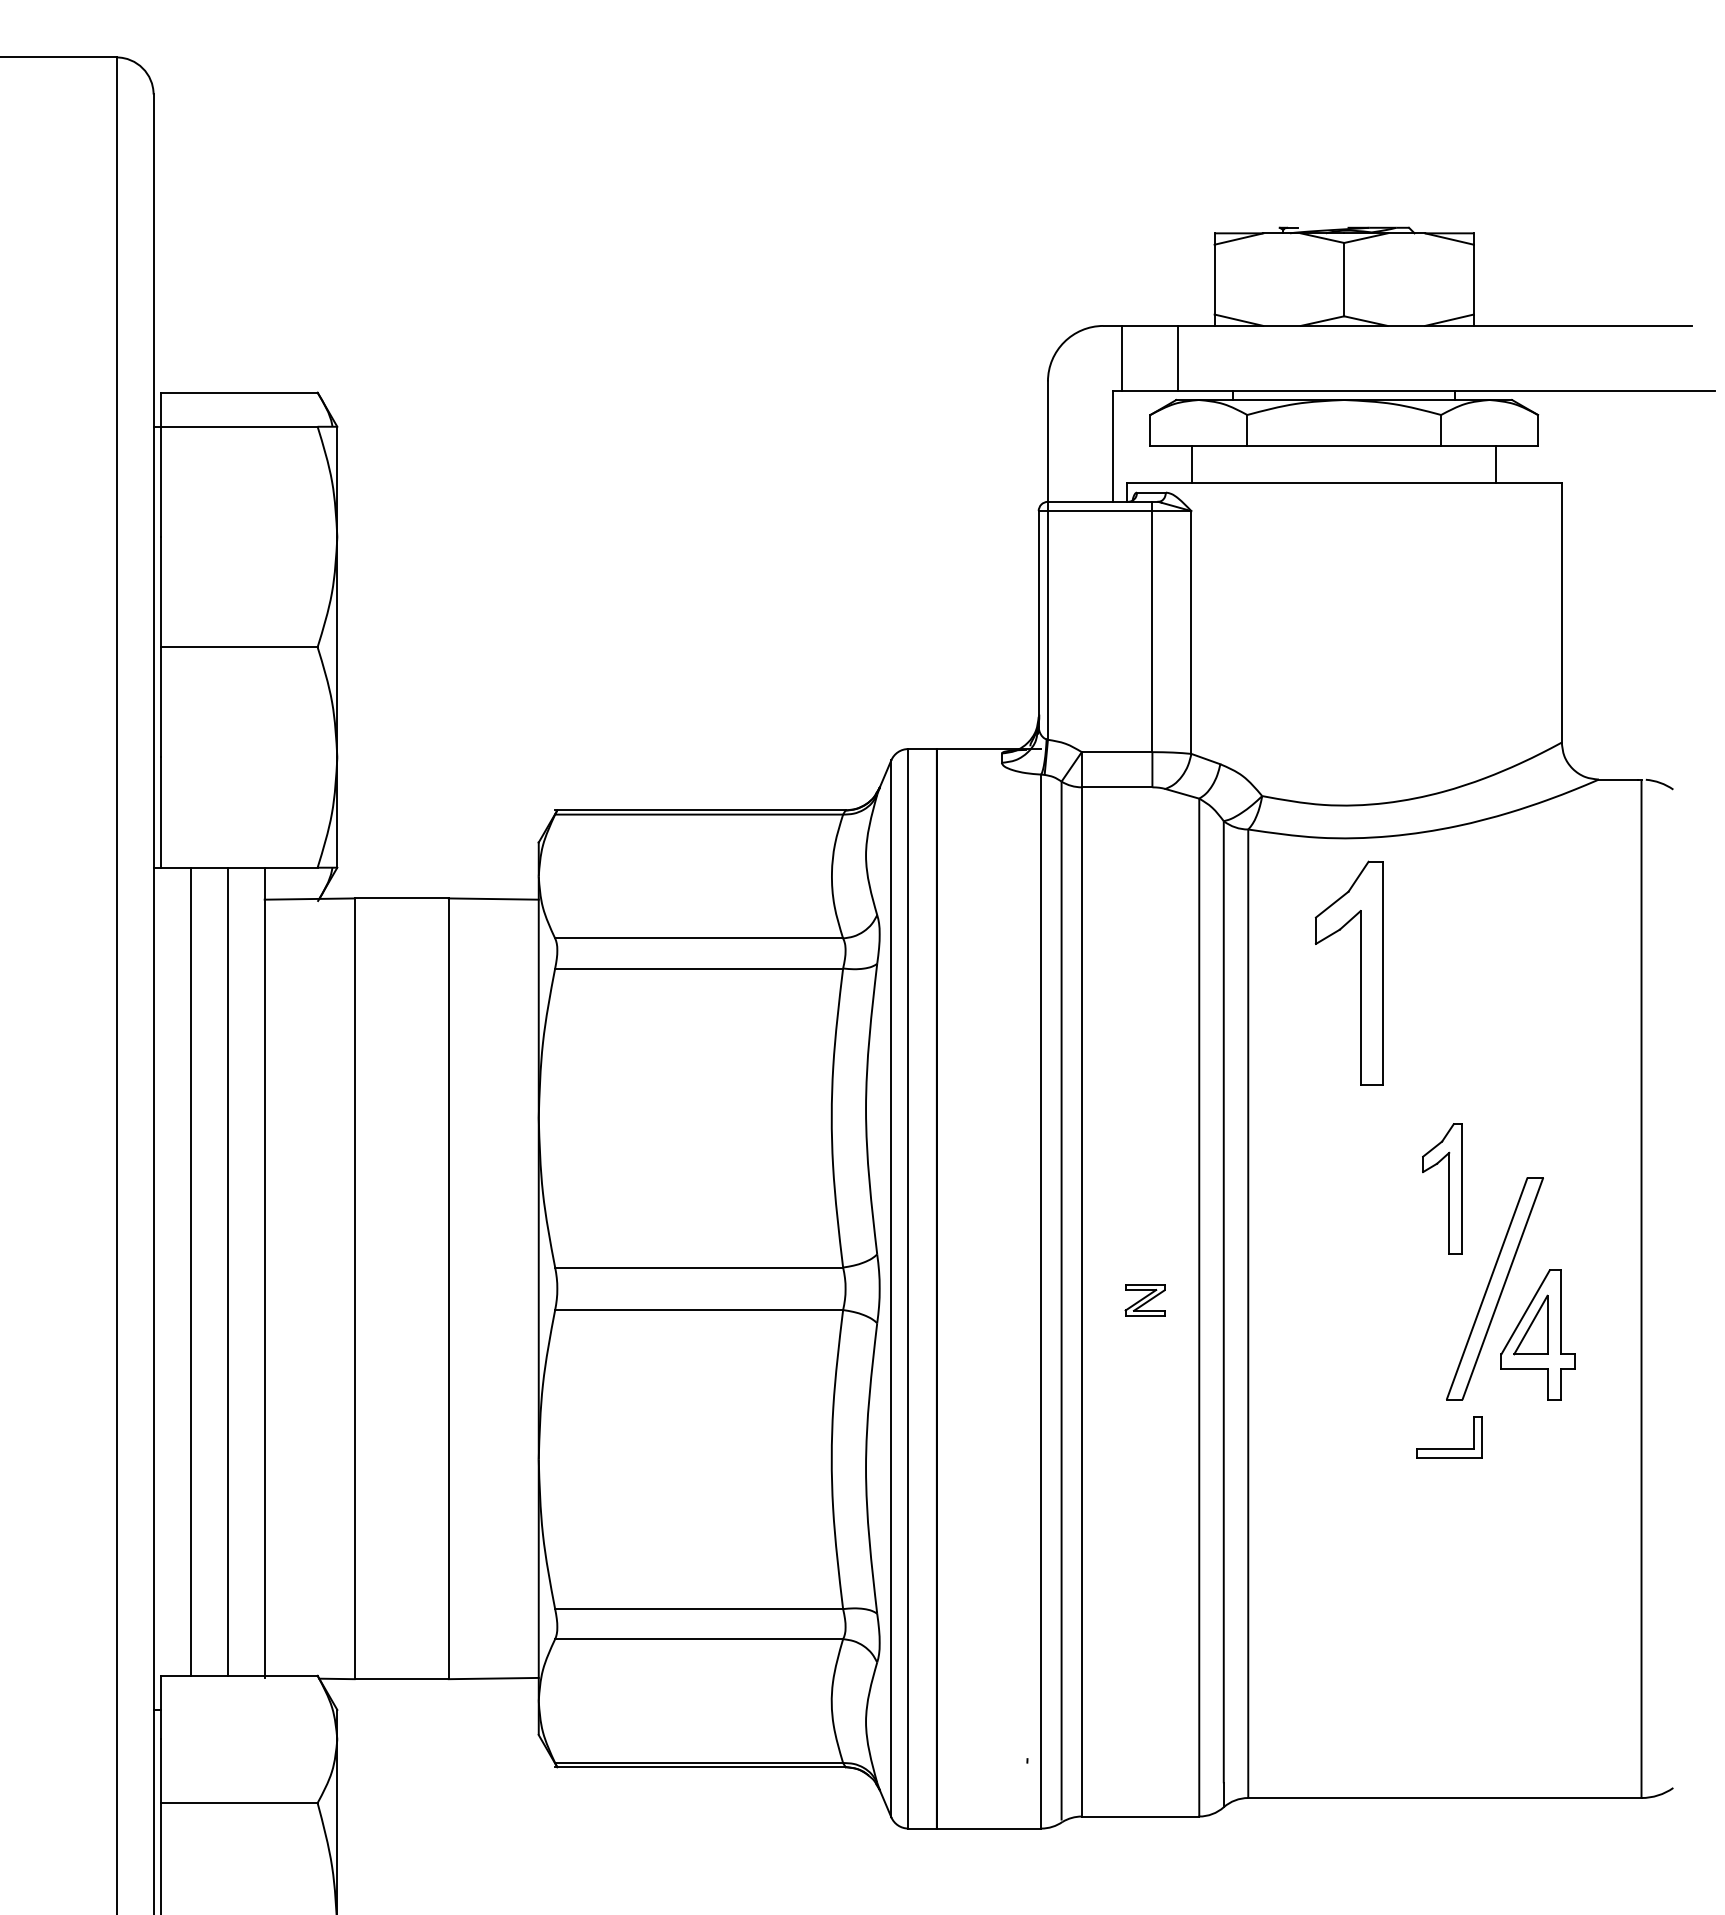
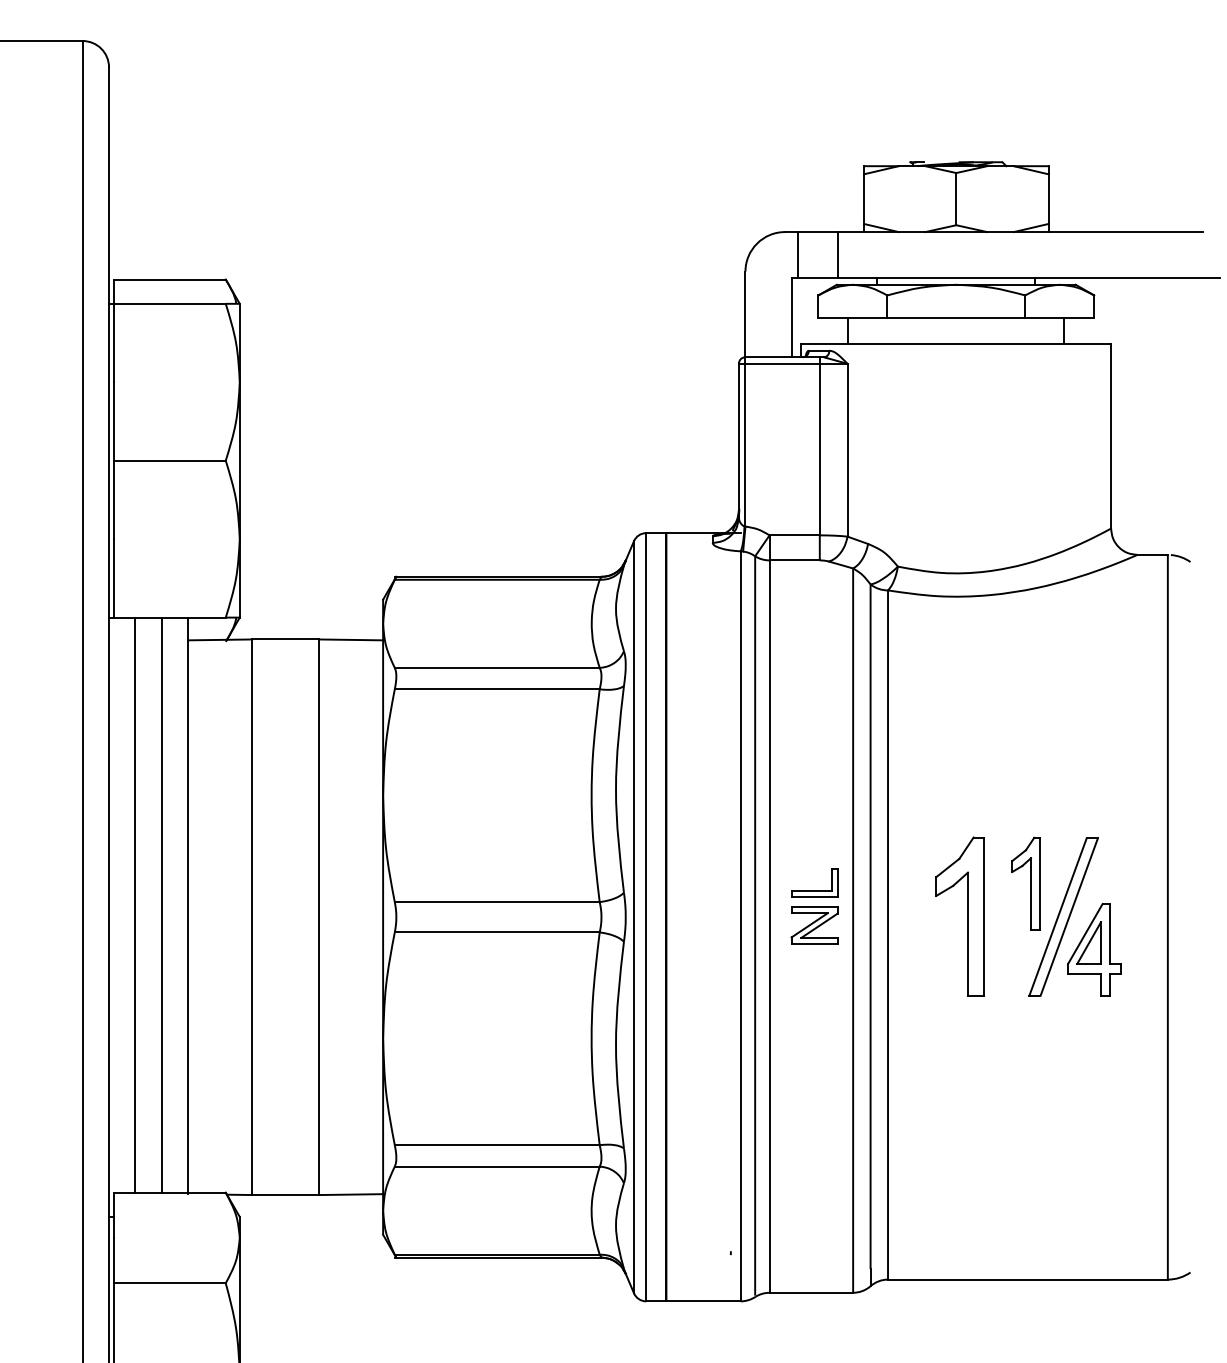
part: (1360, 972) -> (967, 916), moved
part: (1442, 1188) -> (1026, 883), moved
part: (1144, 1300) -> (814, 925), size x1.67
part: (1449, 1448) -> (814, 890), moved

